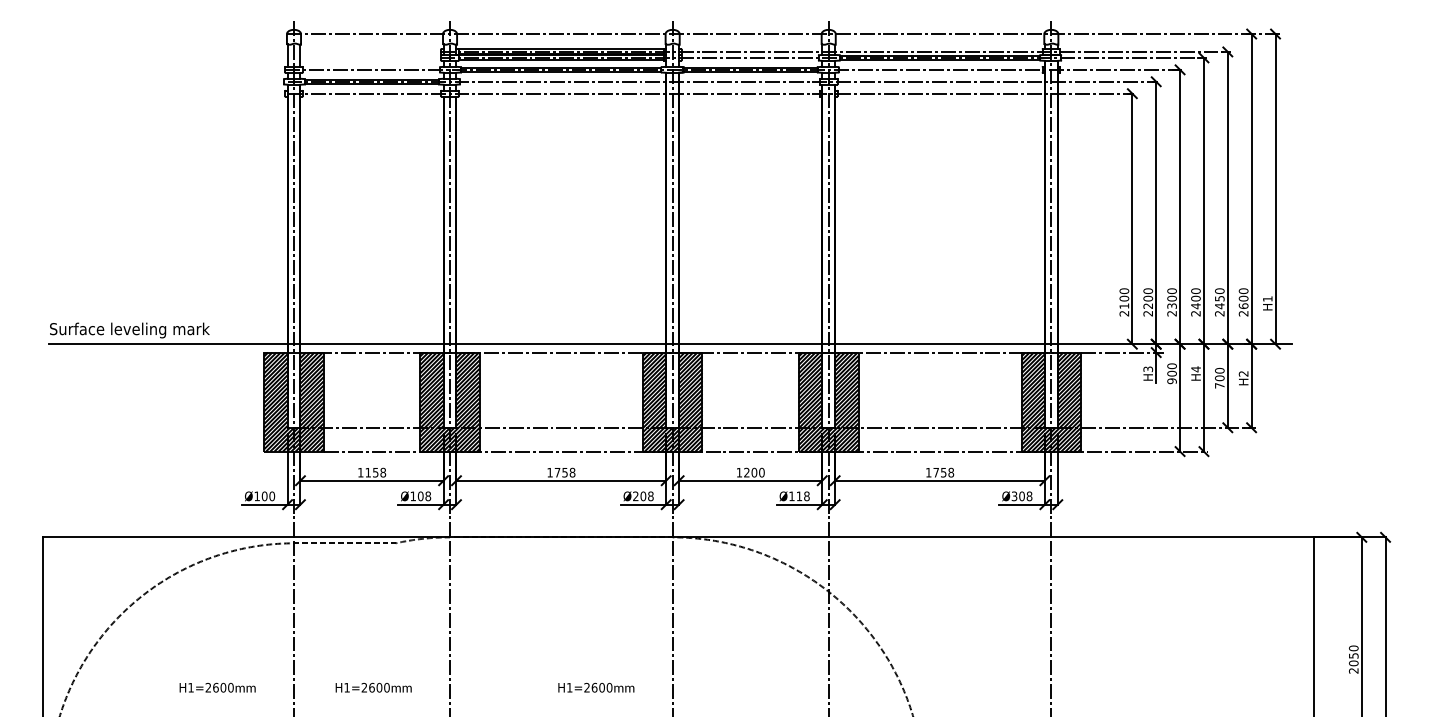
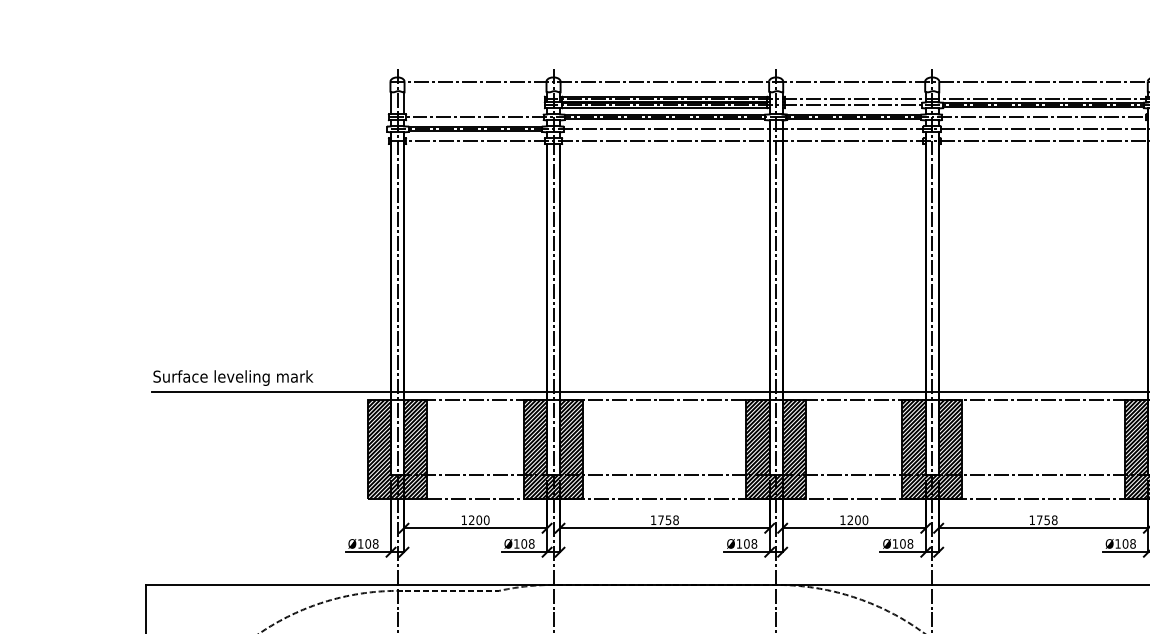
text: (375, 472) -> (479, 520), 1158 -> 1200
text: (272, 495) -> (376, 543), Ø100 -> Ø108
text: (635, 495) -> (739, 543), Ø208 -> Ø108
text: (799, 496) -> (903, 544), Ø118 -> Ø108
text: (1014, 496) -> (1118, 544), Ø308 -> Ø108

